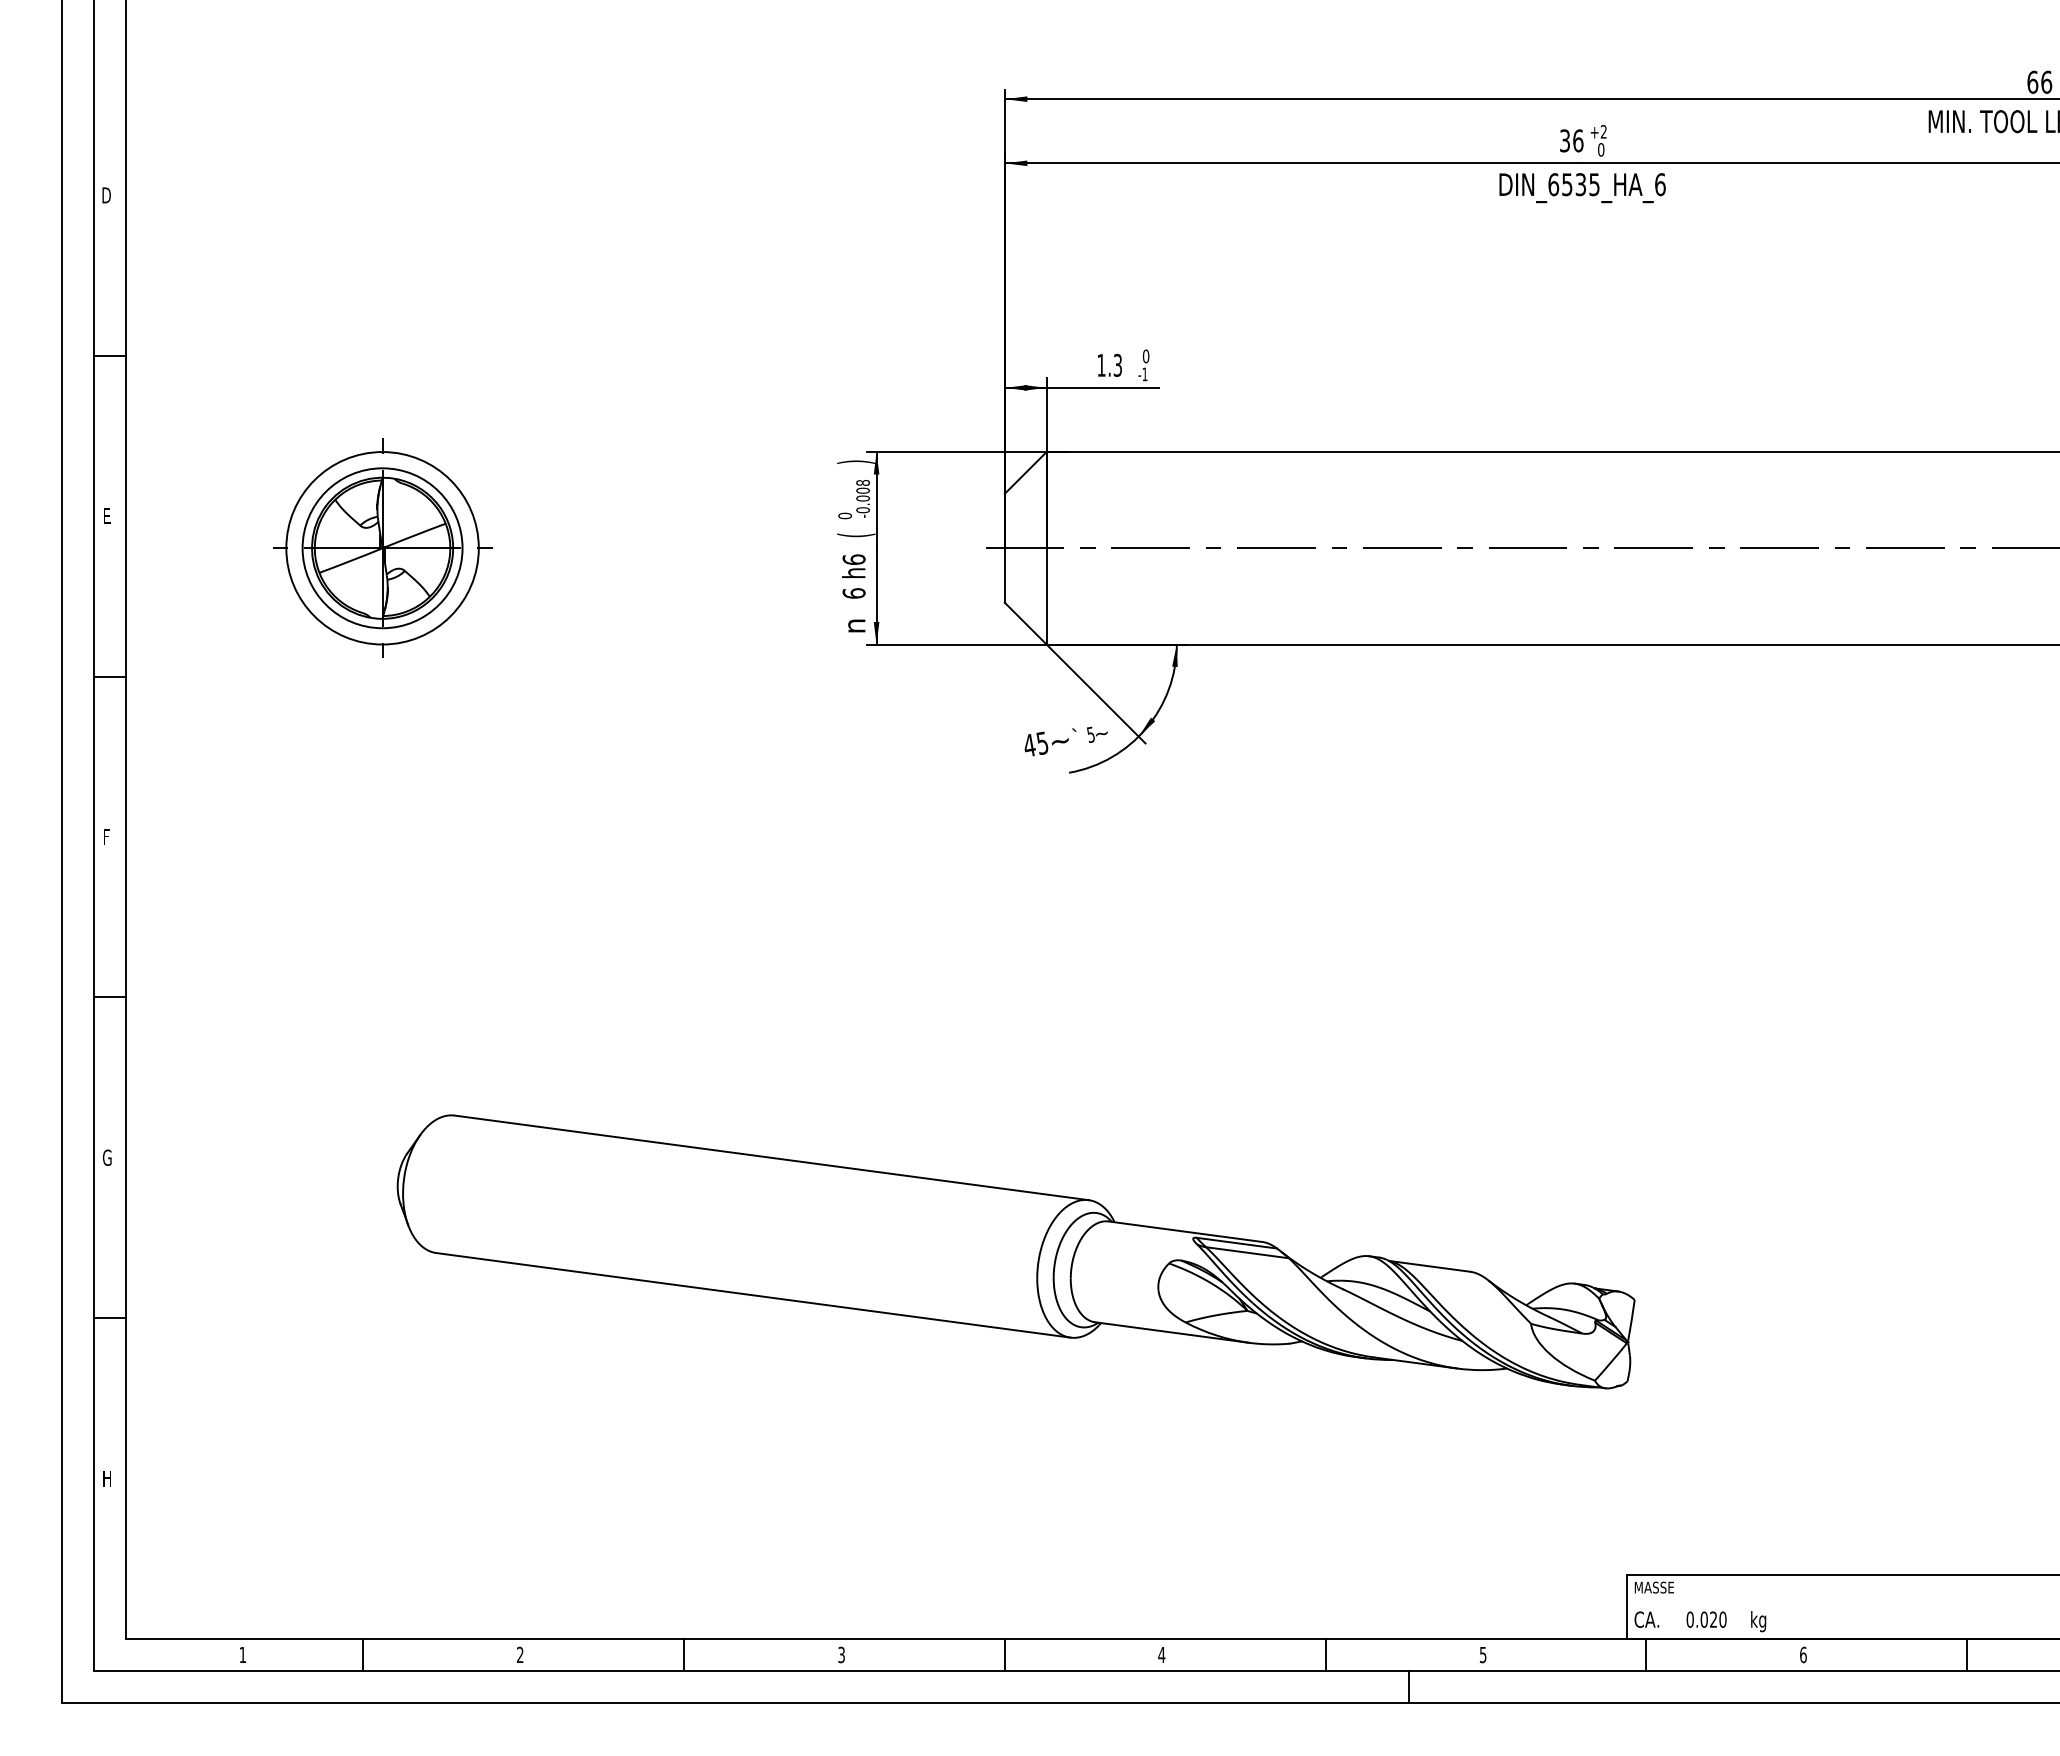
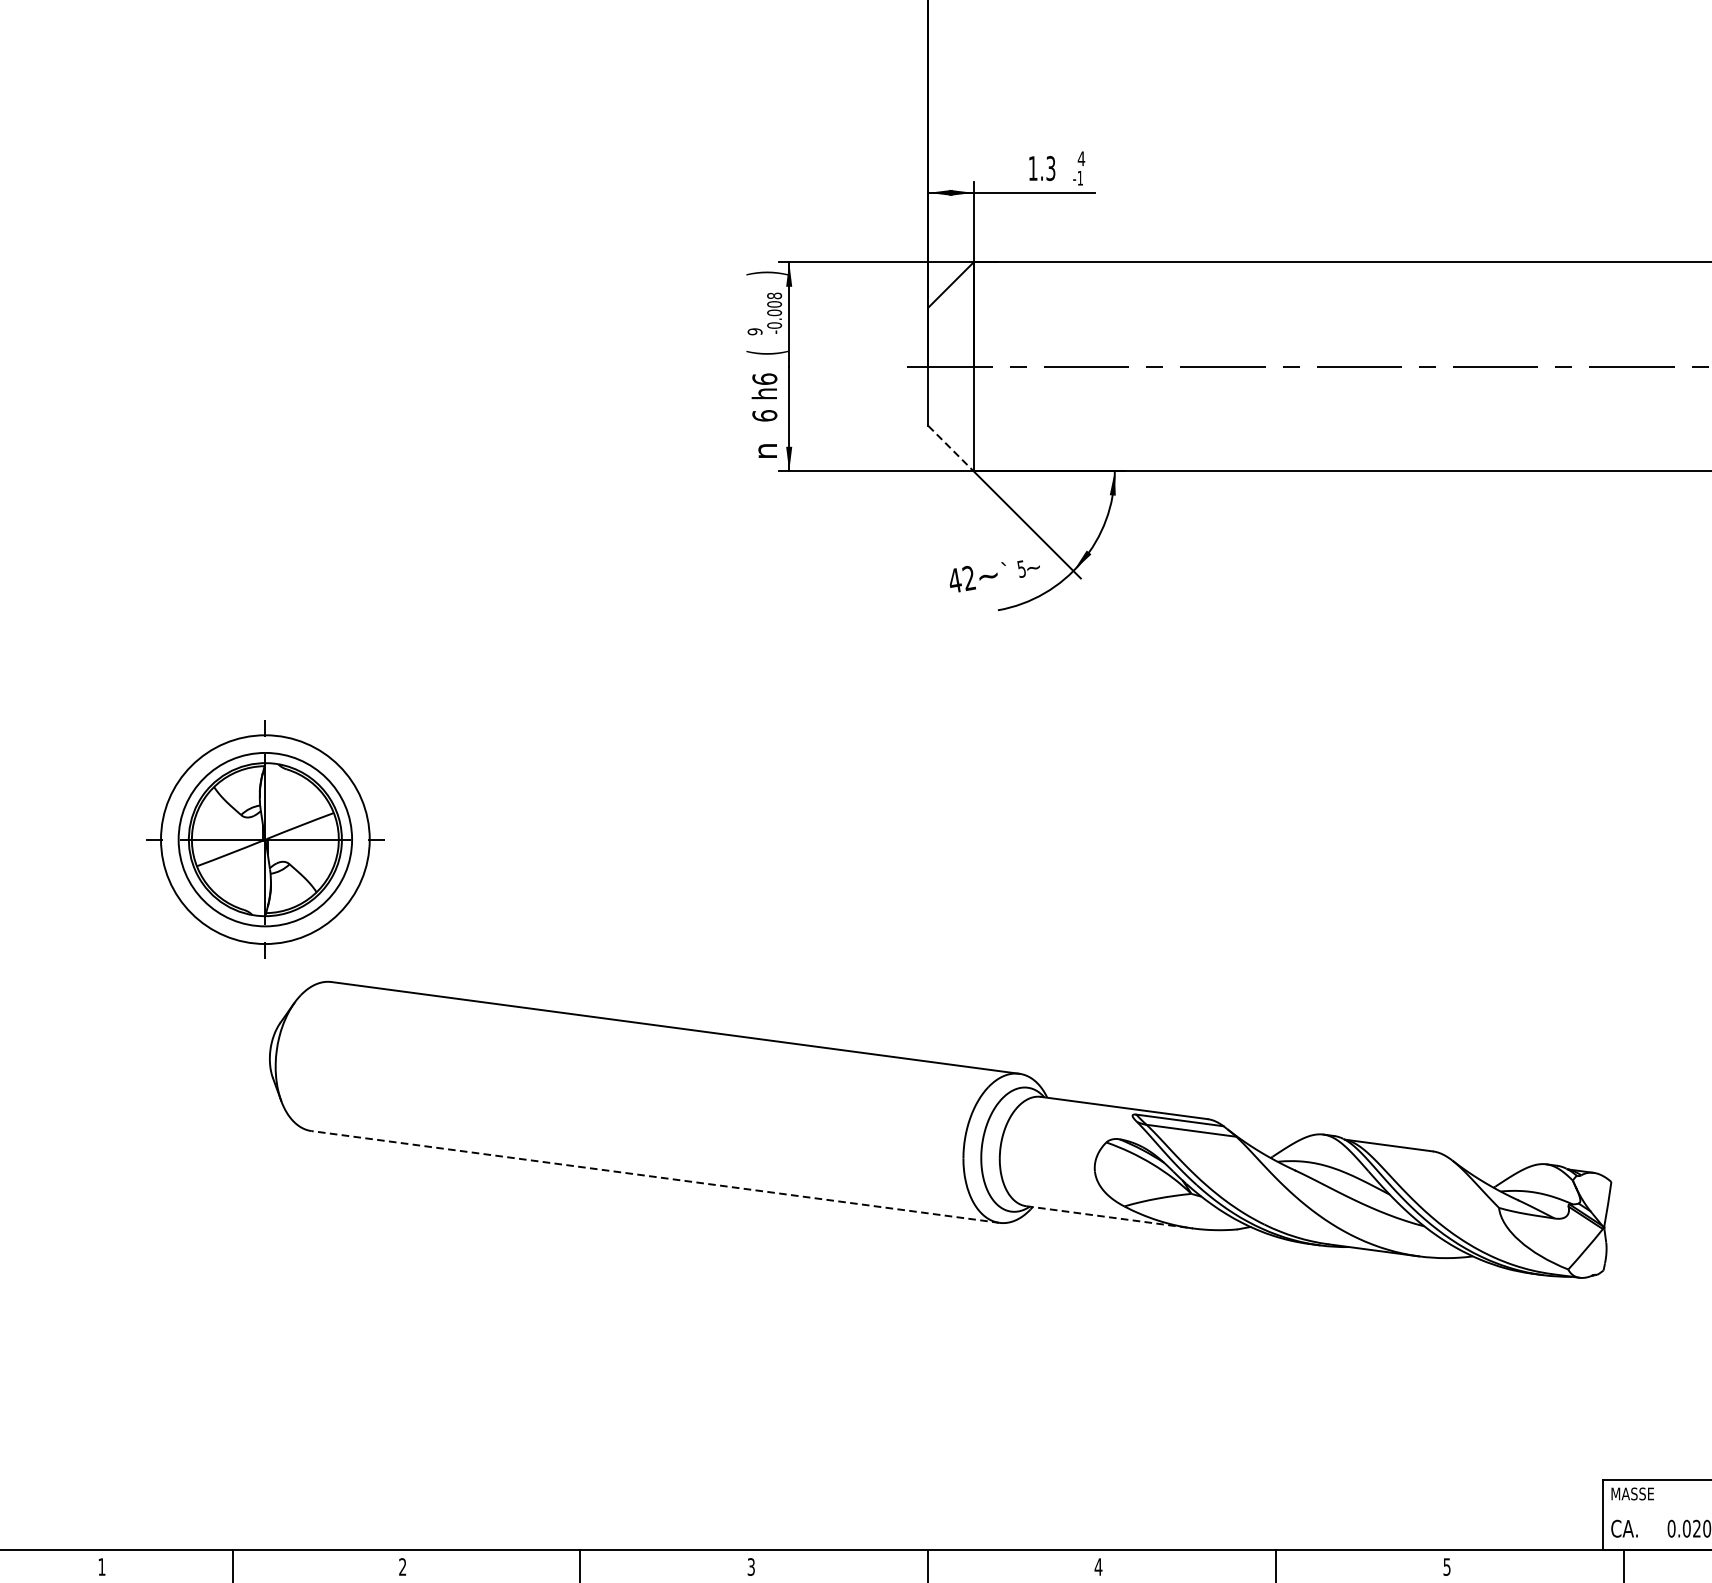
text: (1145, 356) -> (1080, 158), 0 -> 4
text: (844, 516) -> (754, 332), 0 -> 9
part: (382, 547) -> (265, 838), moved
line: (1026, 624) -> (951, 449), solid -> dashed
text: (1042, 742) -> (969, 577), 45 -> 42
line: (753, 1295) -> (655, 1177), solid -> dashed
line: (1172, 1332) -> (1110, 1217), solid -> dashed

